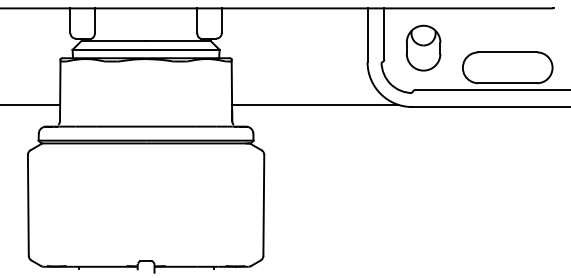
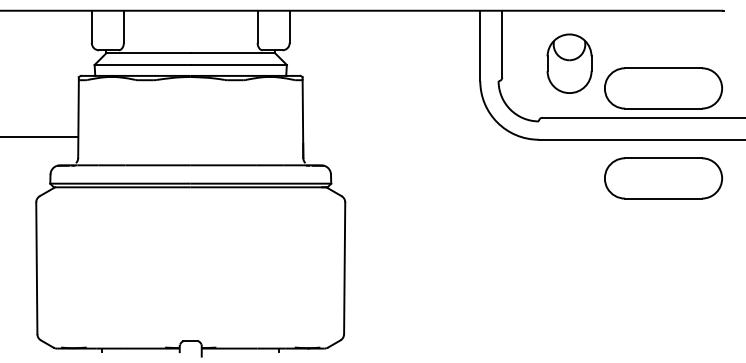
part: (423, 47) -> (569, 63), moved
line: (314, 104) -> (411, 136), removed
part: (507, 136) -> (663, 178), added

